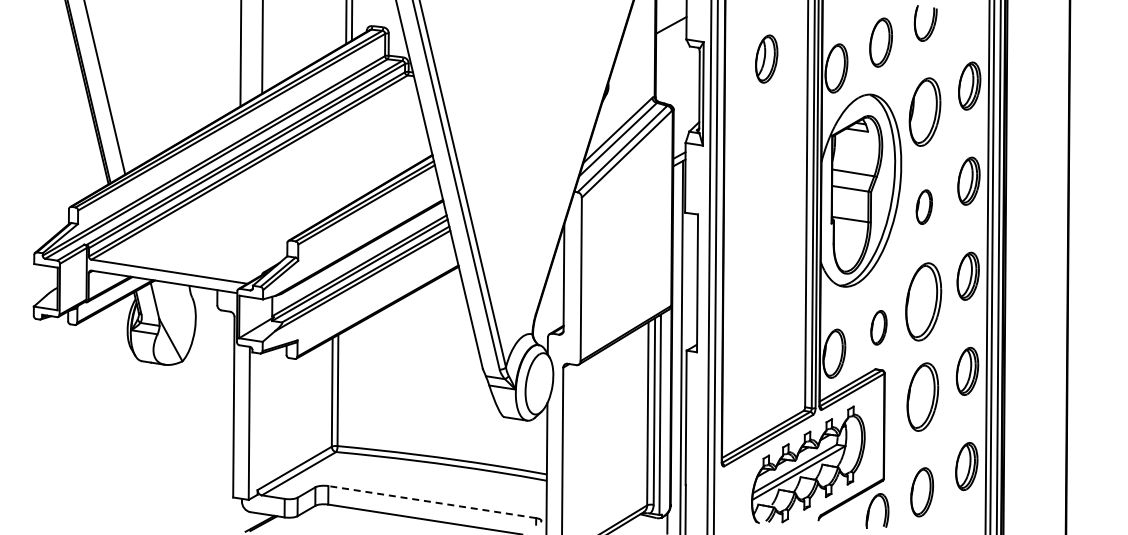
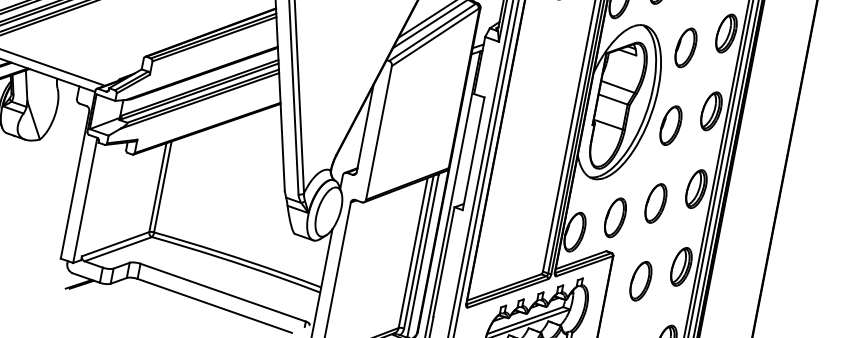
part: (924, 111) -> (685, 47), size x0.71
part: (924, 207) -> (671, 126), size x1.43
part: (923, 302) -> (655, 203), size x0.62
part: (878, 327) -> (615, 217), size x1.43
part: (922, 397) -> (640, 281), size x0.71
line: (431, 502) -> (222, 292), dashed -> solid

